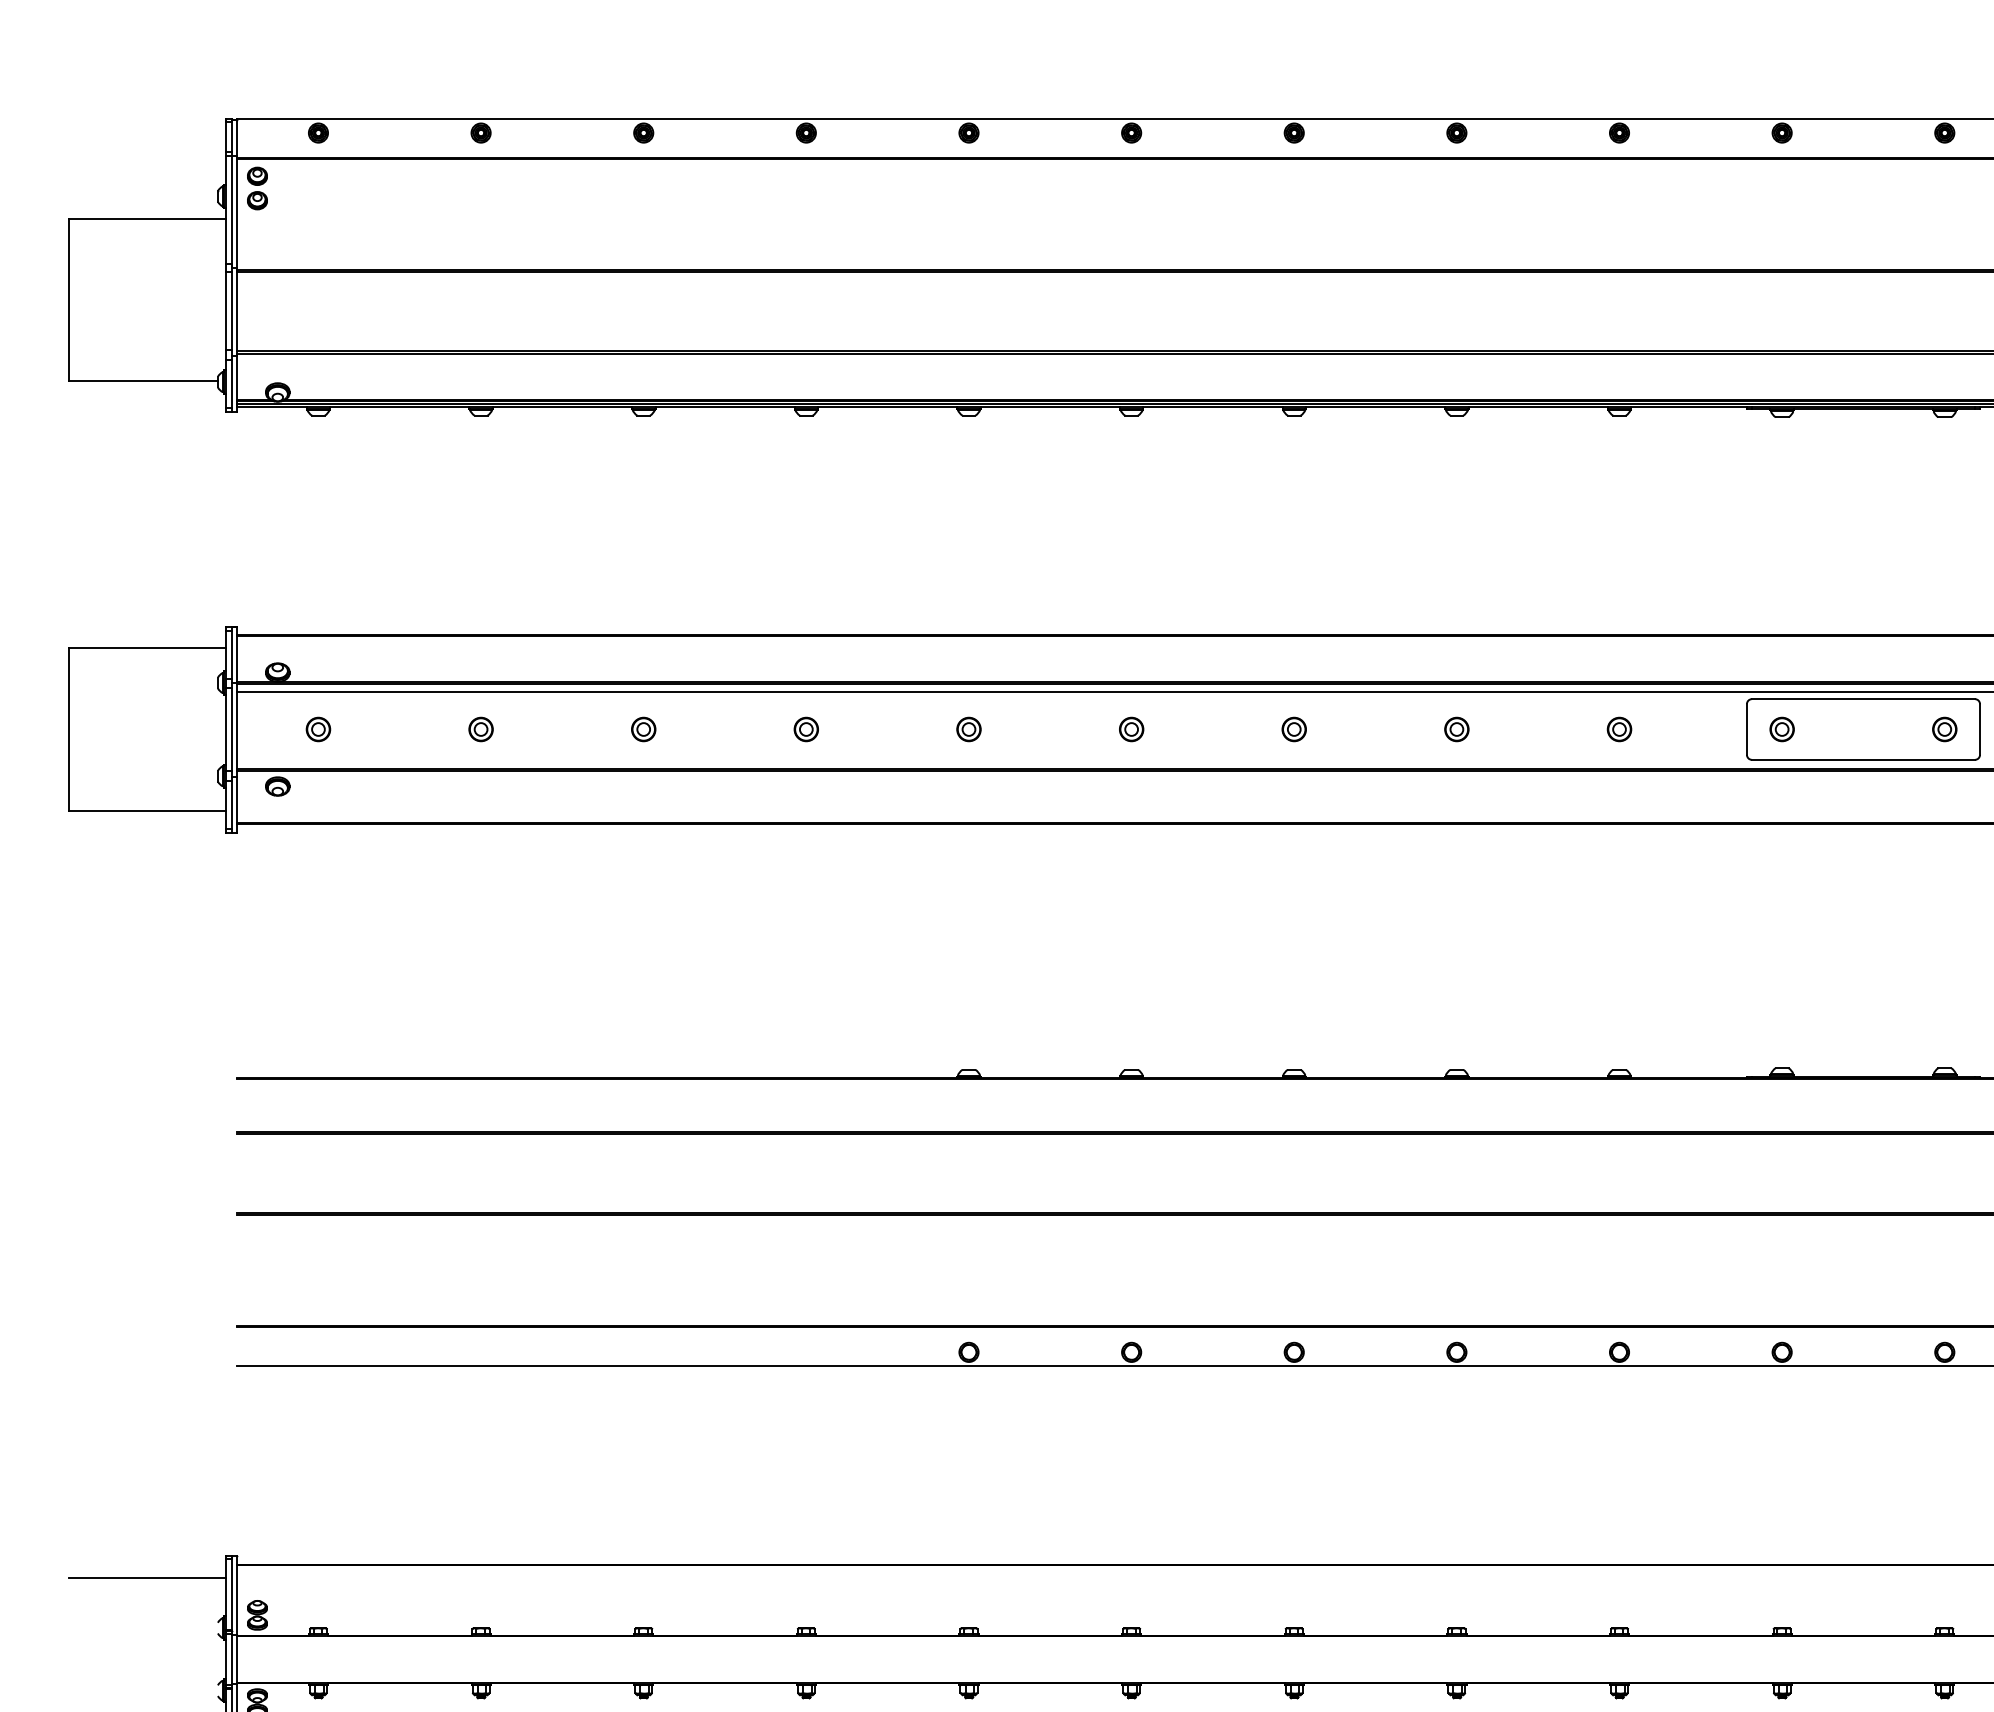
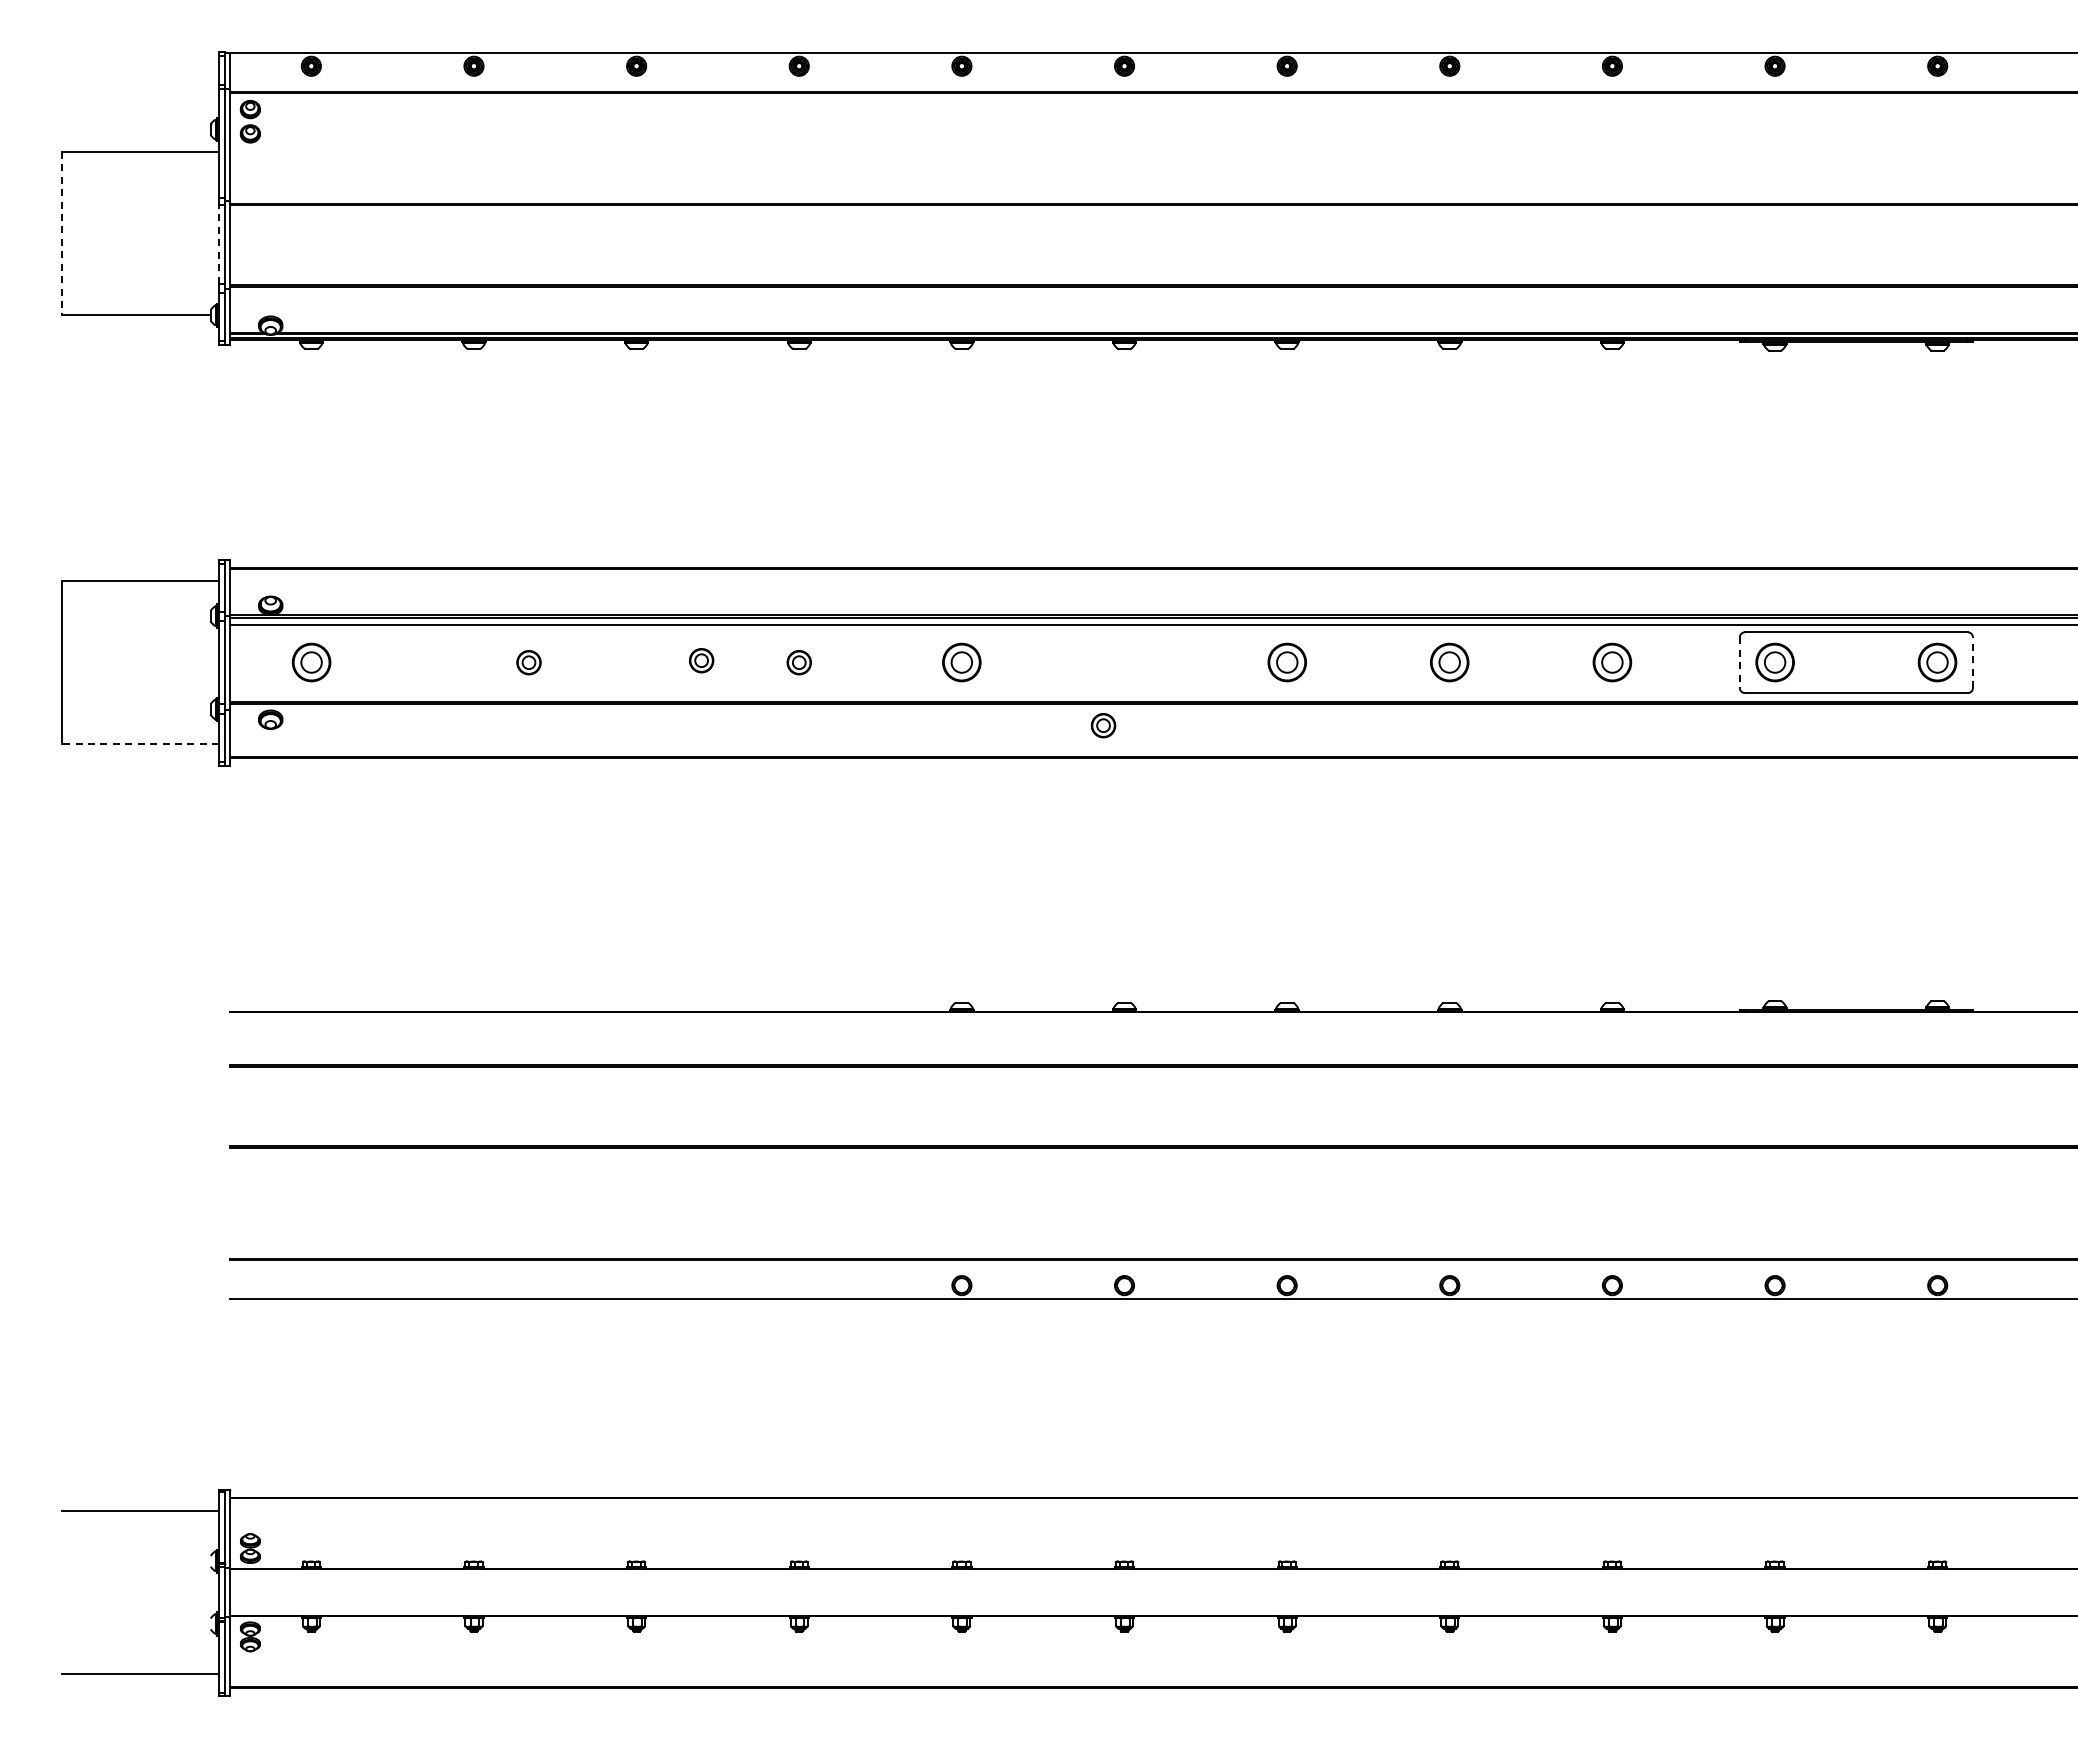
line: (69, 300) -> (62, 233), solid -> dashed
line: (226, 310) -> (219, 243), solid -> dashed
part: (317, 729) -> (310, 662), size x1.6
part: (480, 729) -> (528, 662), moved
part: (643, 729) -> (701, 660), moved
part: (968, 729) -> (961, 662), size x1.6
part: (1131, 729) -> (1103, 725), moved
part: (1293, 729) -> (1286, 662), size x1.6
part: (1456, 729) -> (1449, 662), size x1.6
part: (1619, 729) -> (1612, 662), size x1.6
part: (1781, 729) -> (1774, 662), size x1.6
part: (1944, 729) -> (1937, 662), size x1.6
line: (1979, 729) -> (1972, 662), solid -> dashed
line: (1746, 730) -> (1739, 663), solid -> dashed
line: (147, 811) -> (140, 744), solid -> dashed

